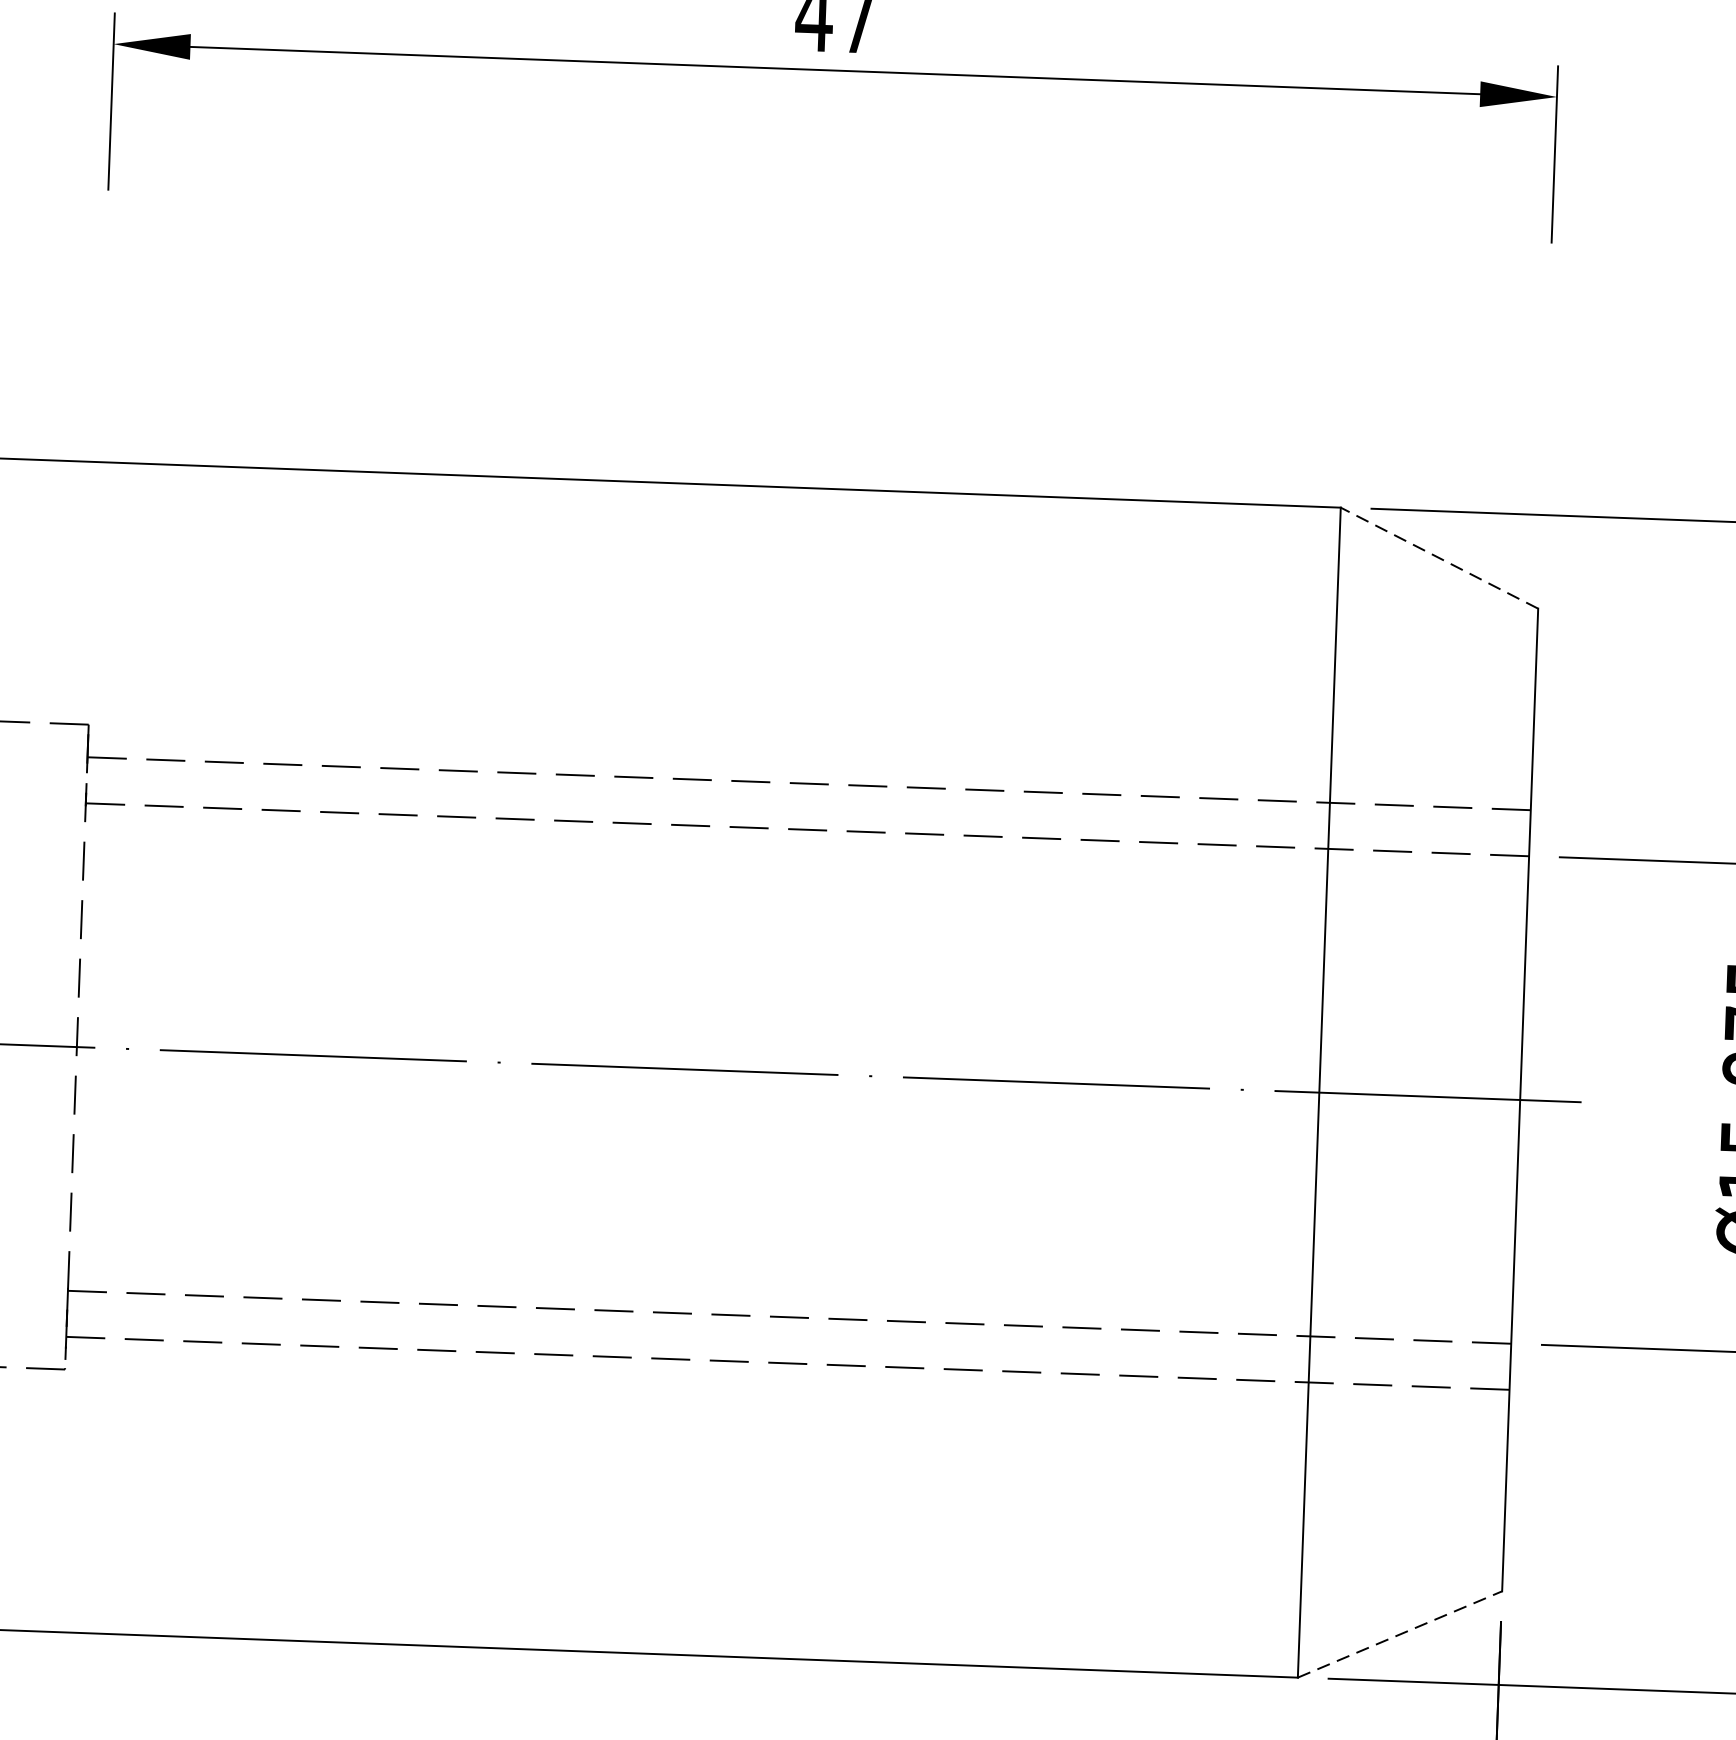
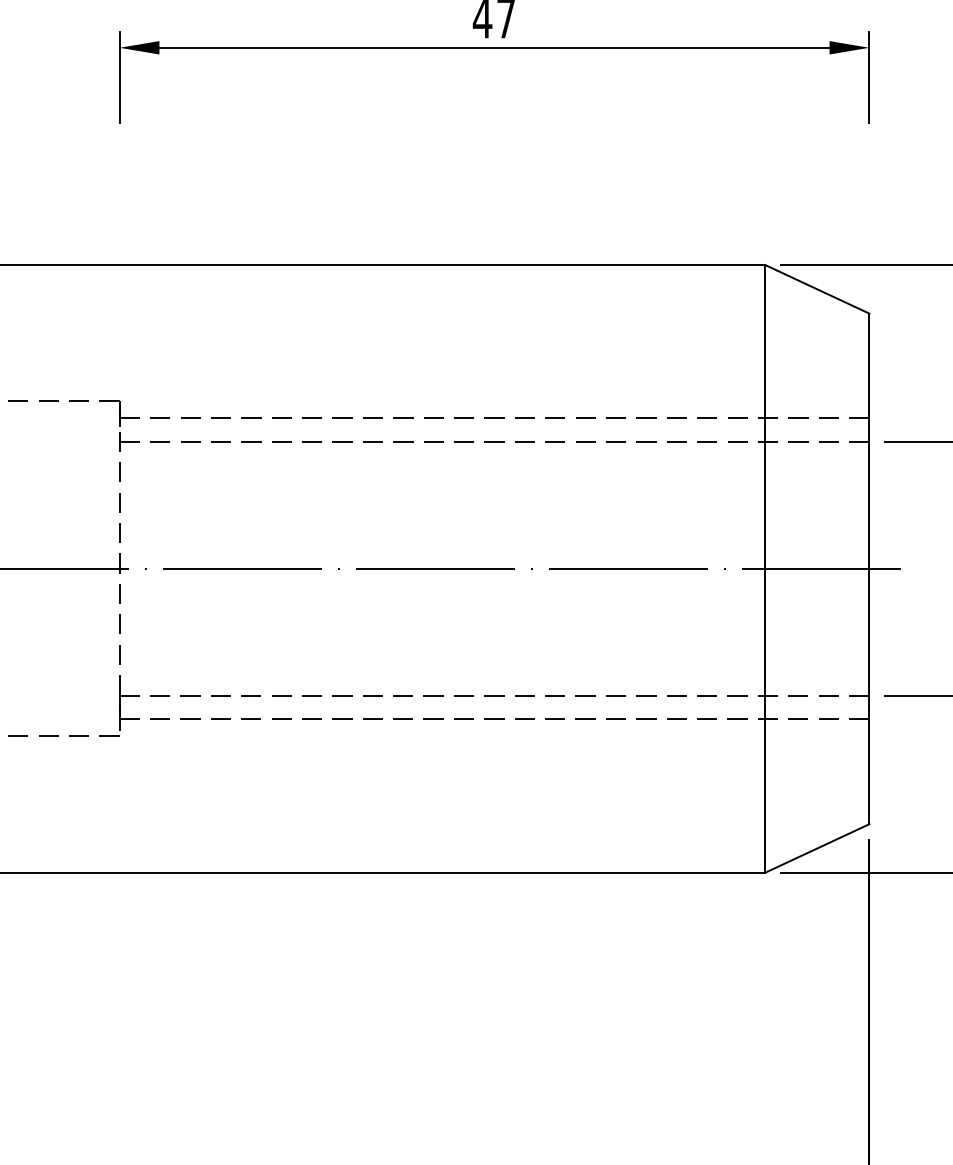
line: (1439, 558) -> (817, 289), dashed -> solid
line: (1400, 1634) -> (817, 848), dashed -> solid

